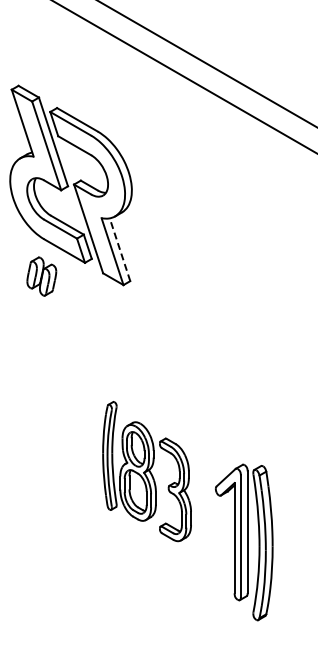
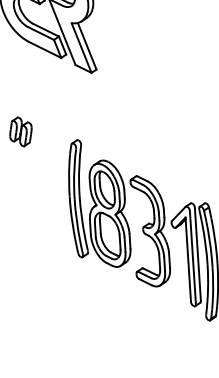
line: (119, 249) -> (86, 46), dashed -> solid
part: (41, 276) -> (20, 131), moved
part: (146, 471) -> (118, 213), size x1.43

